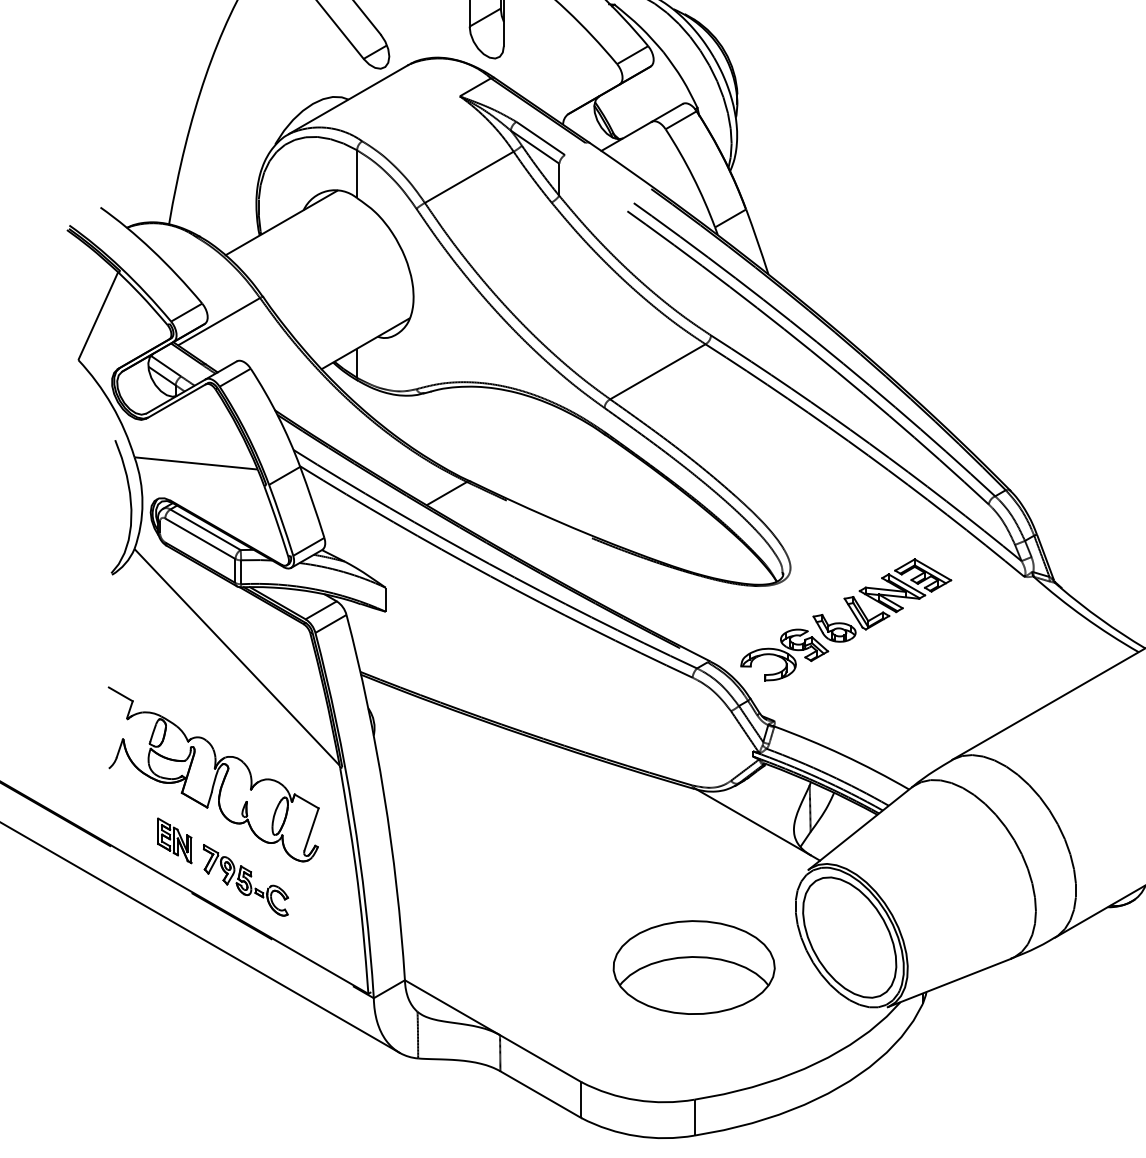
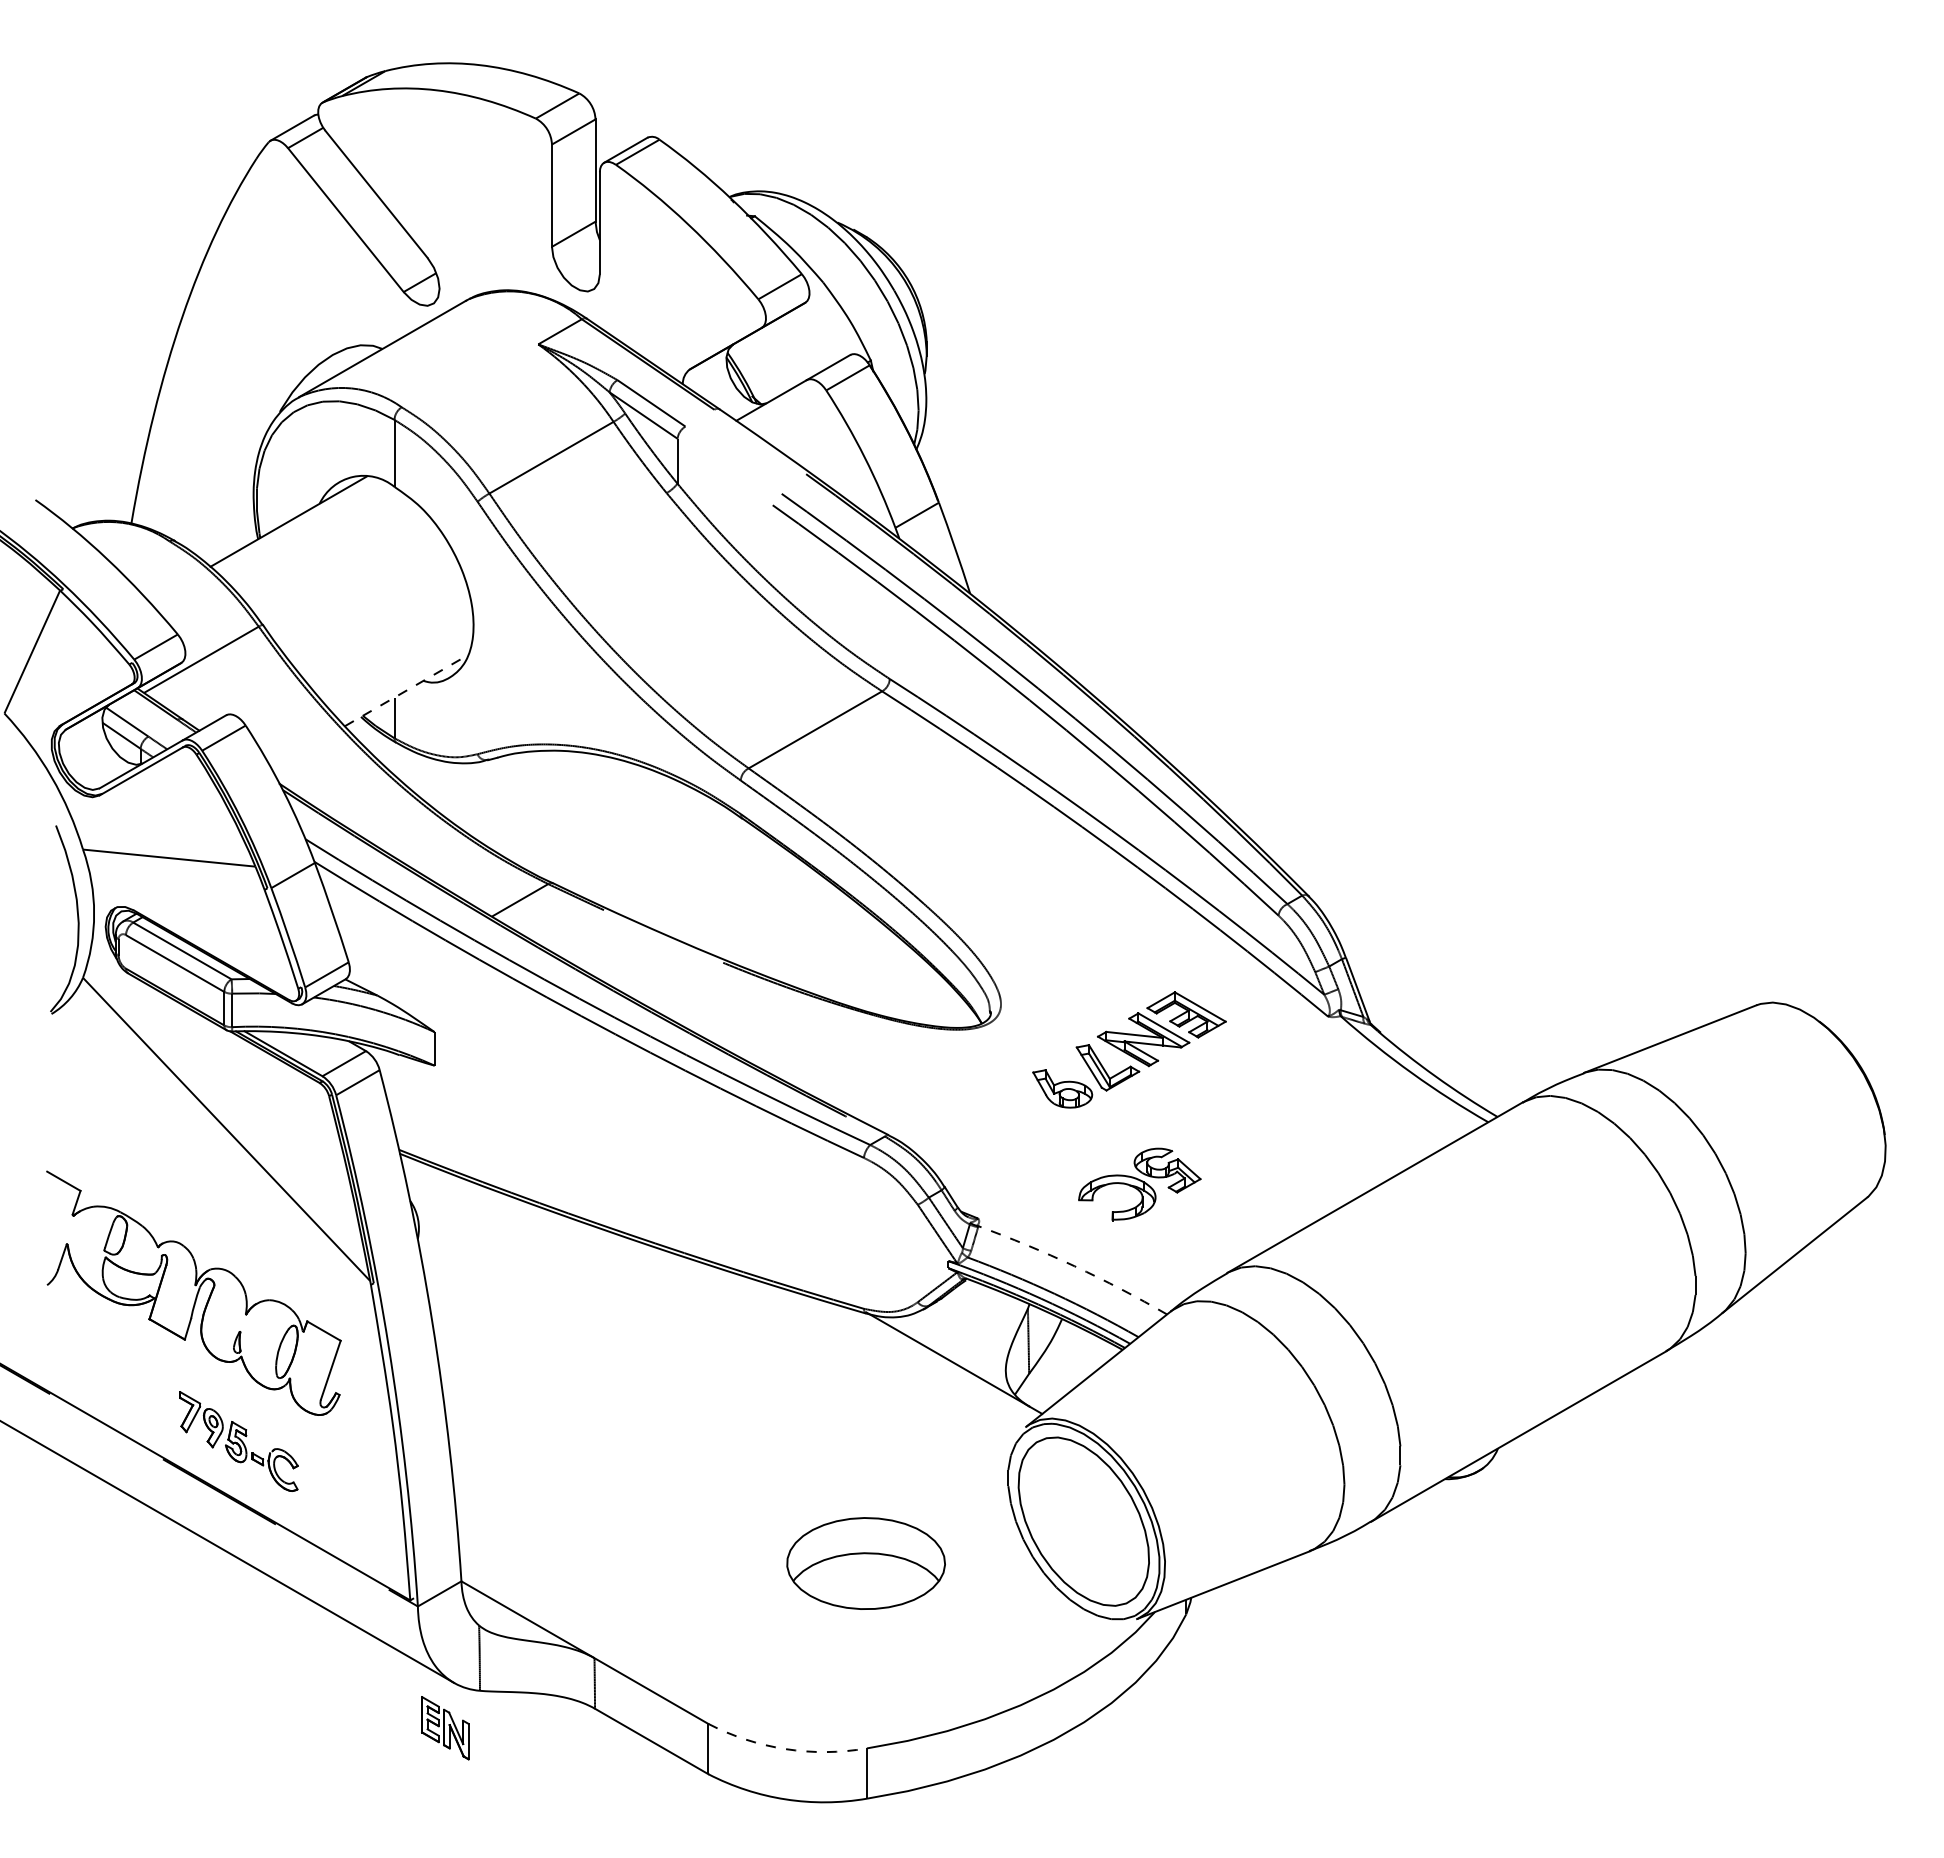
line: (365, 343) -> (406, 690), solid -> dashed
part: (784, 655) -> (1139, 1184), moved
arc: (843, 755) -> (1074, 1266), solid -> dashed
part: (174, 841) -> (445, 1728), moved
part: (693, 967) -> (865, 1563), size x0.7
arc: (636, 1100) -> (785, 1749), solid -> dashed

